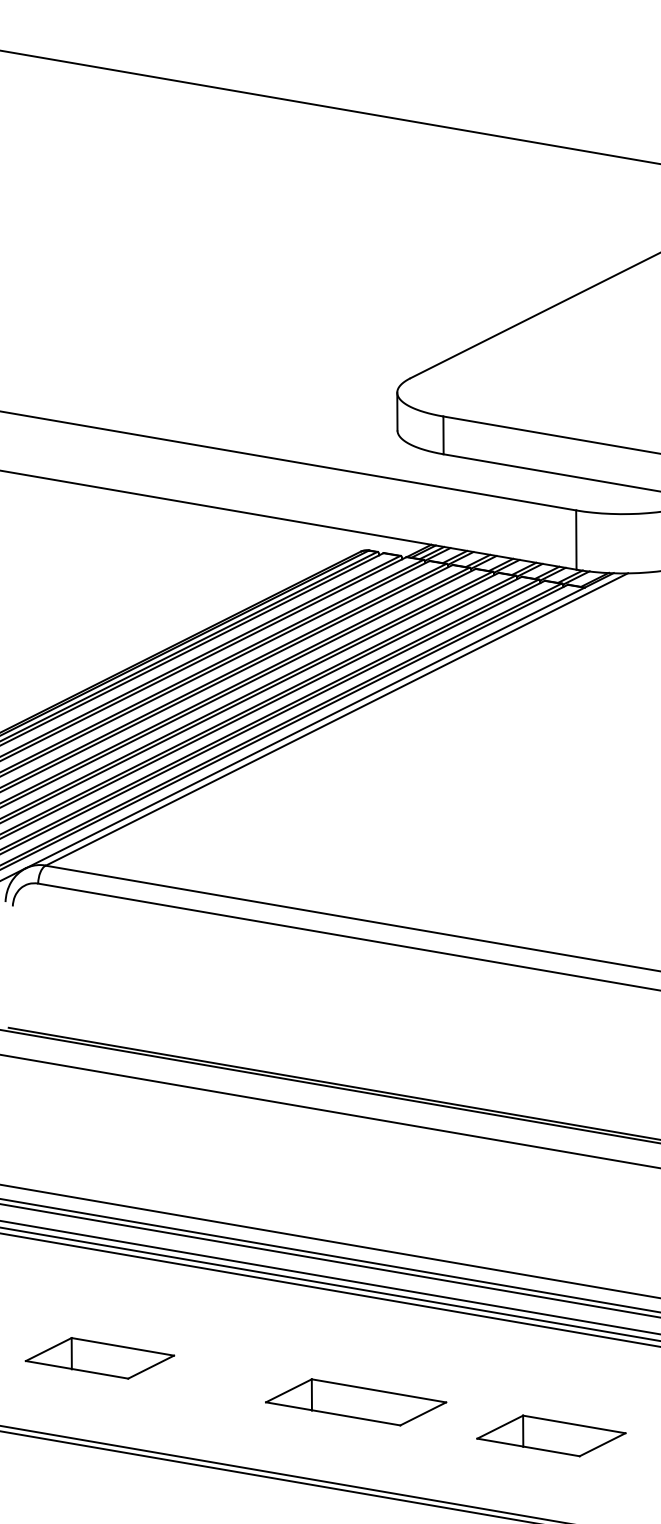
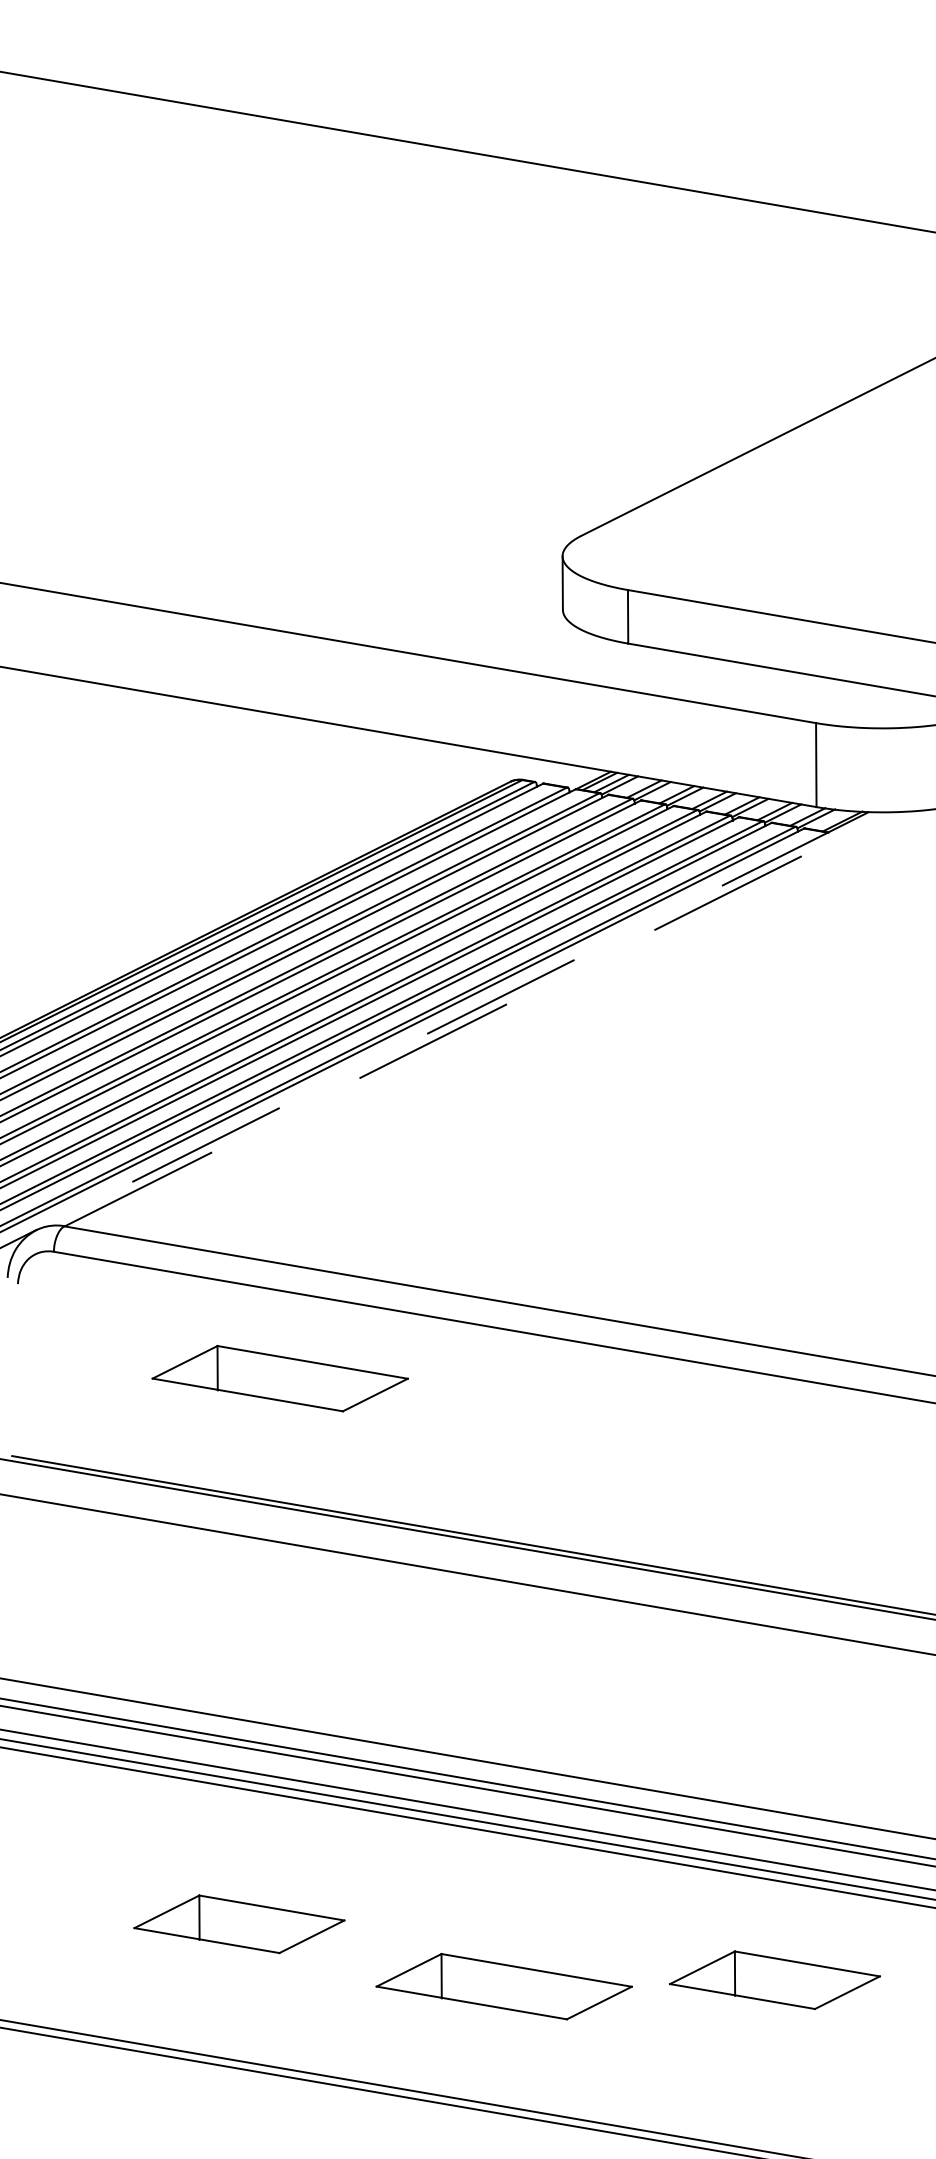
line: (337, 719) -> (477, 1019), solid -> dashed
line: (320, 720) -> (453, 1020), solid -> dashed
part: (197, 973) -> (279, 1378), added
part: (100, 1358) -> (239, 1924), moved
part: (551, 1435) -> (774, 1979), moved

